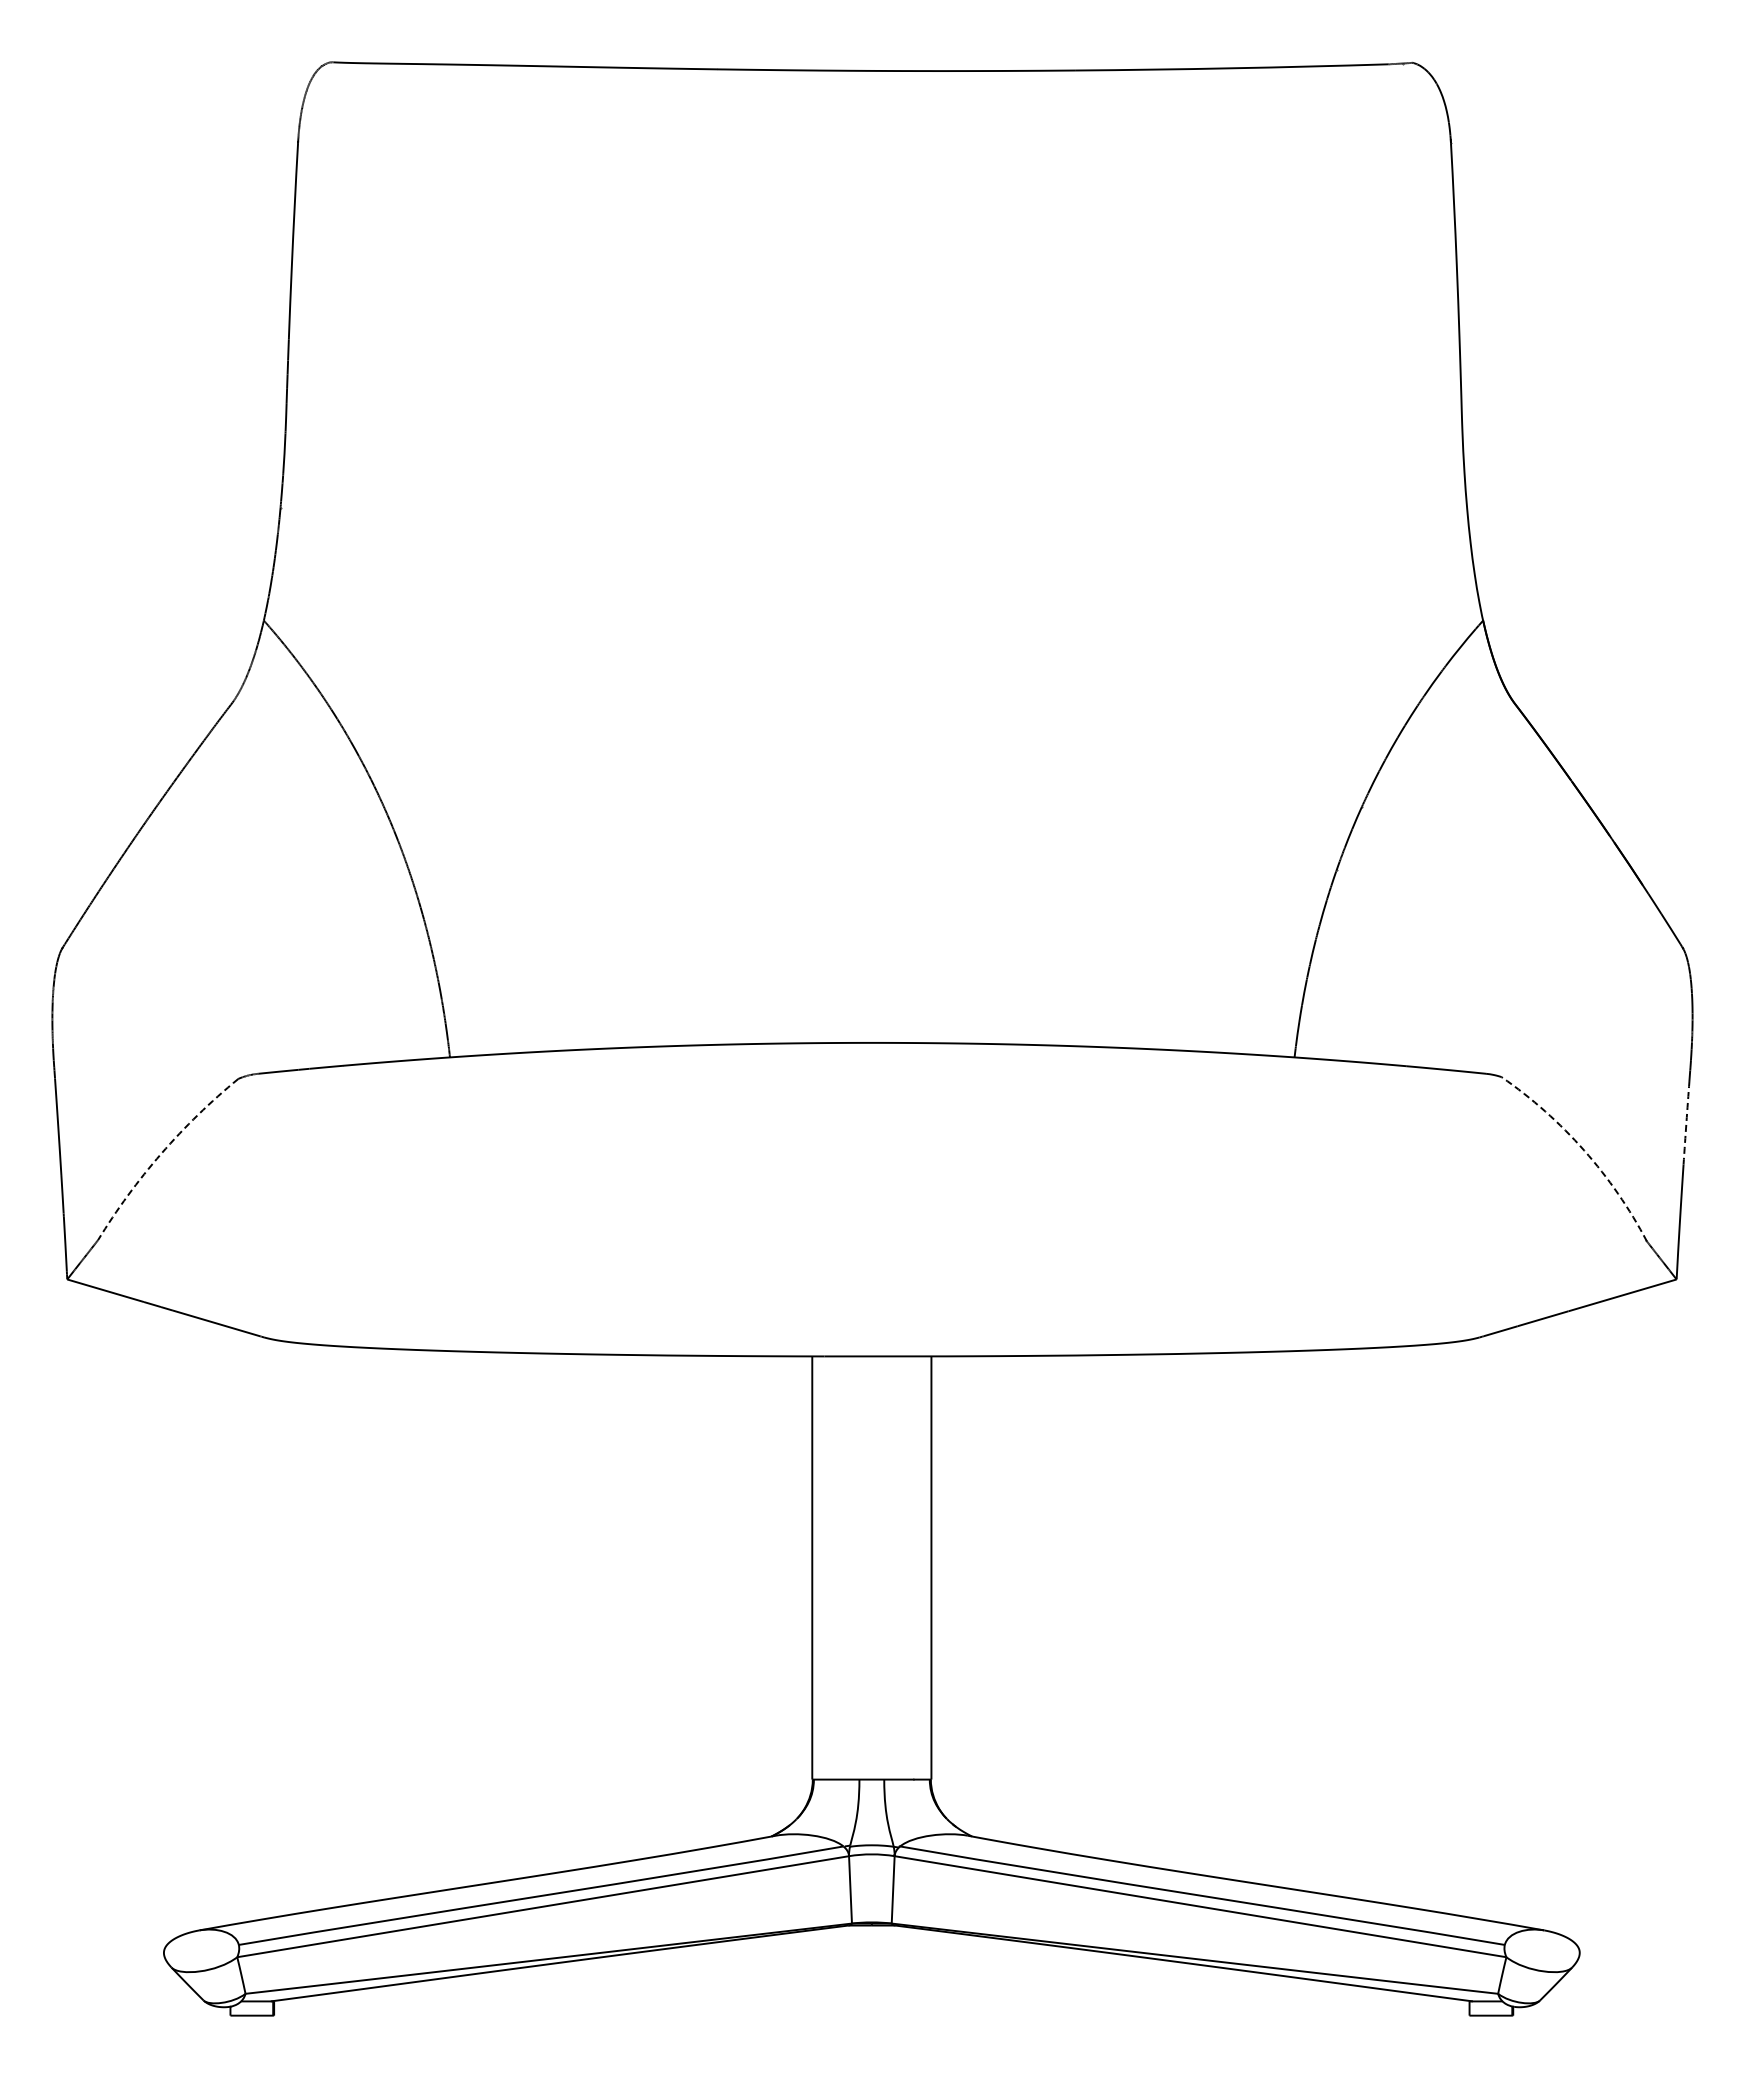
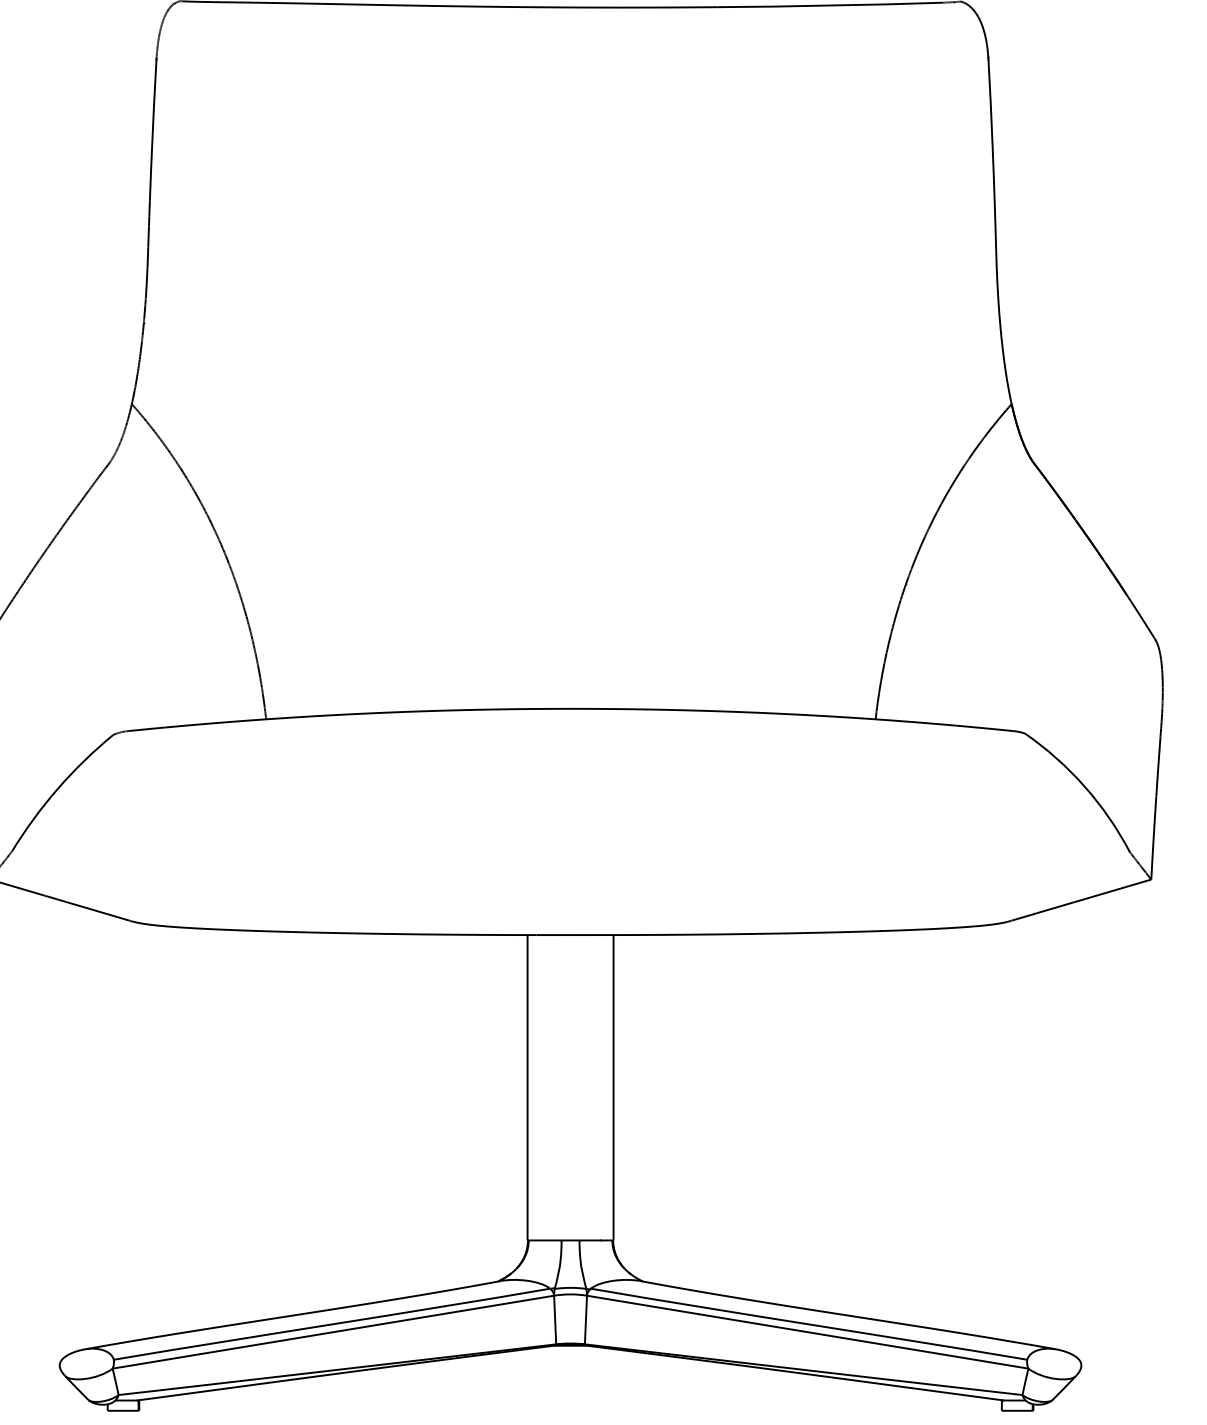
arc: (1686, 1122) -> (1158, 766), dashed -> solid
arc: (1584, 1150) -> (1084, 786), dashed -> solid
arc: (161, 1153) -> (57, 788), dashed -> solid

